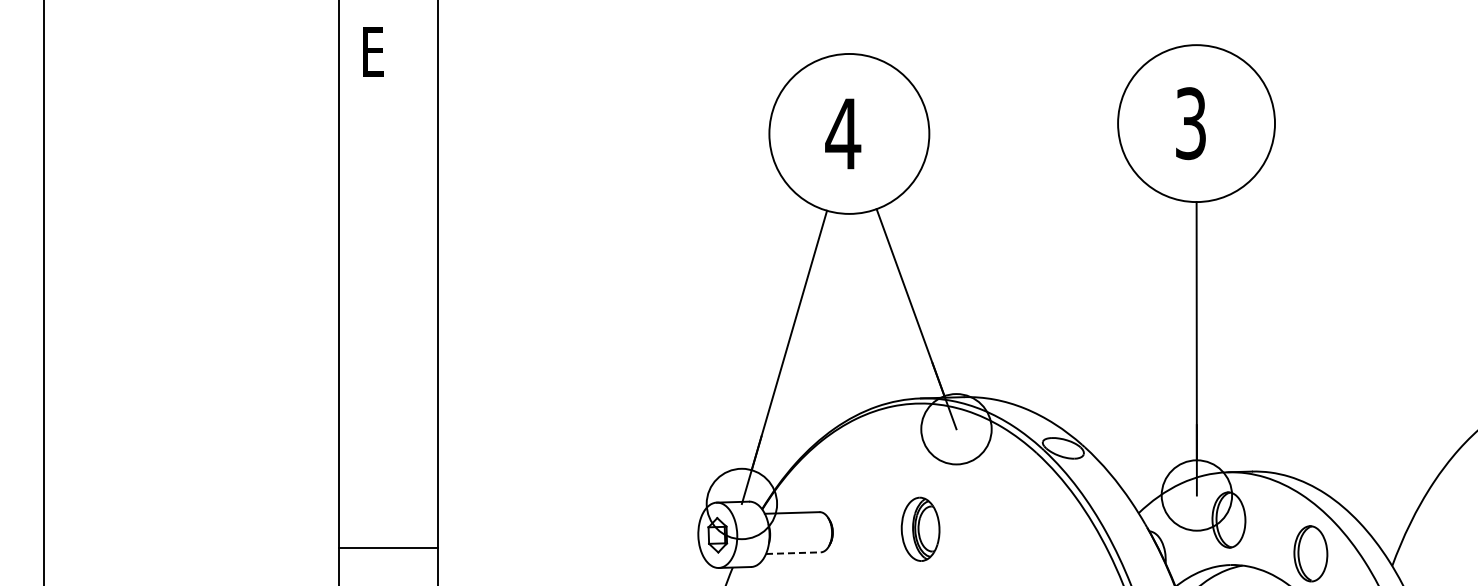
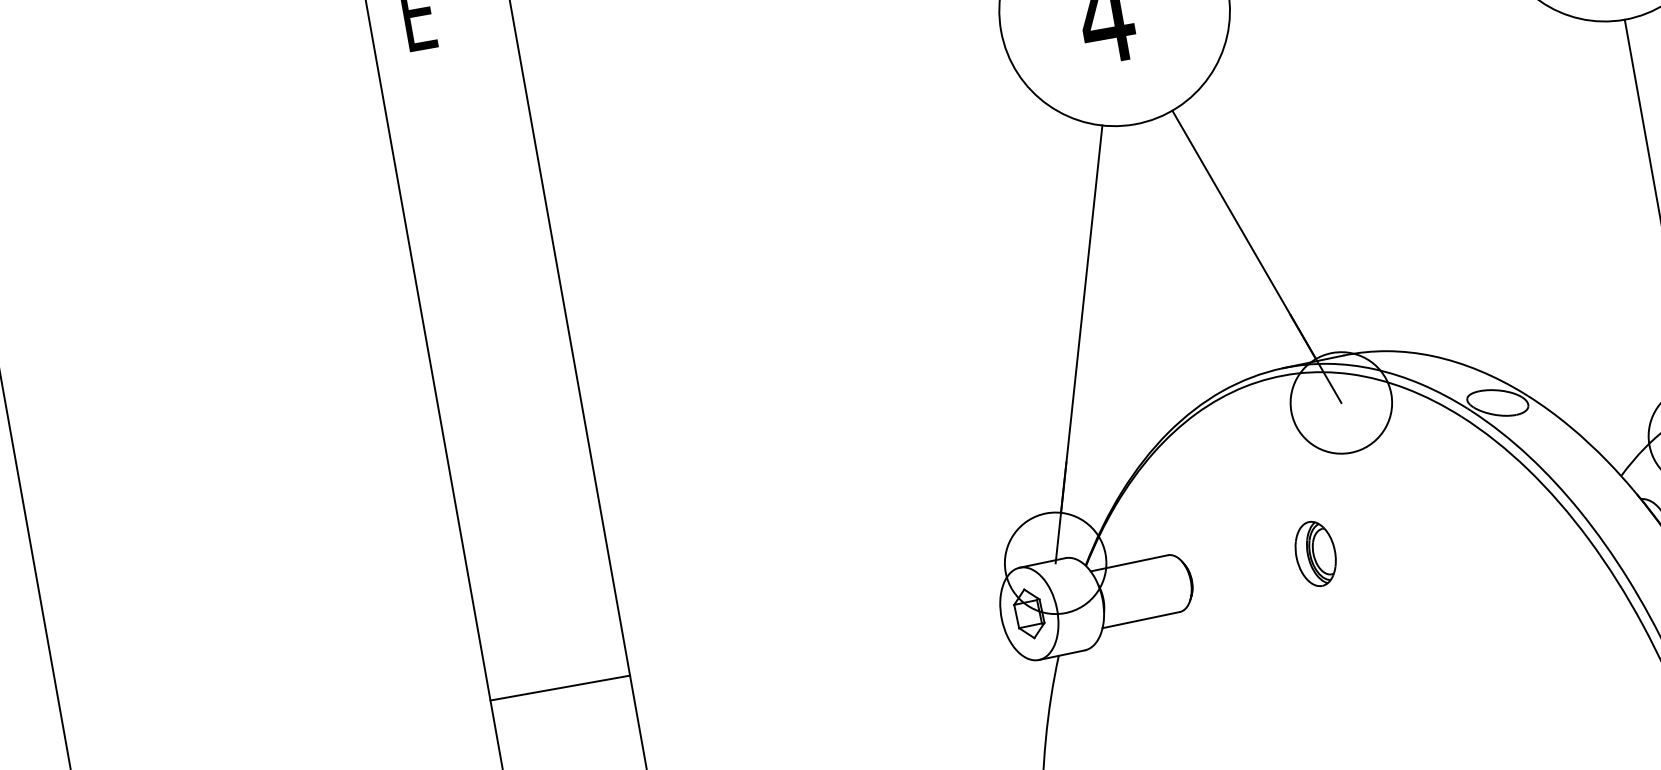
part: (920, 528) -> (1315, 552), size x0.71
line: (388, 547) -> (560, 687), moved
line: (793, 553) -> (1141, 620), dashed -> solid

